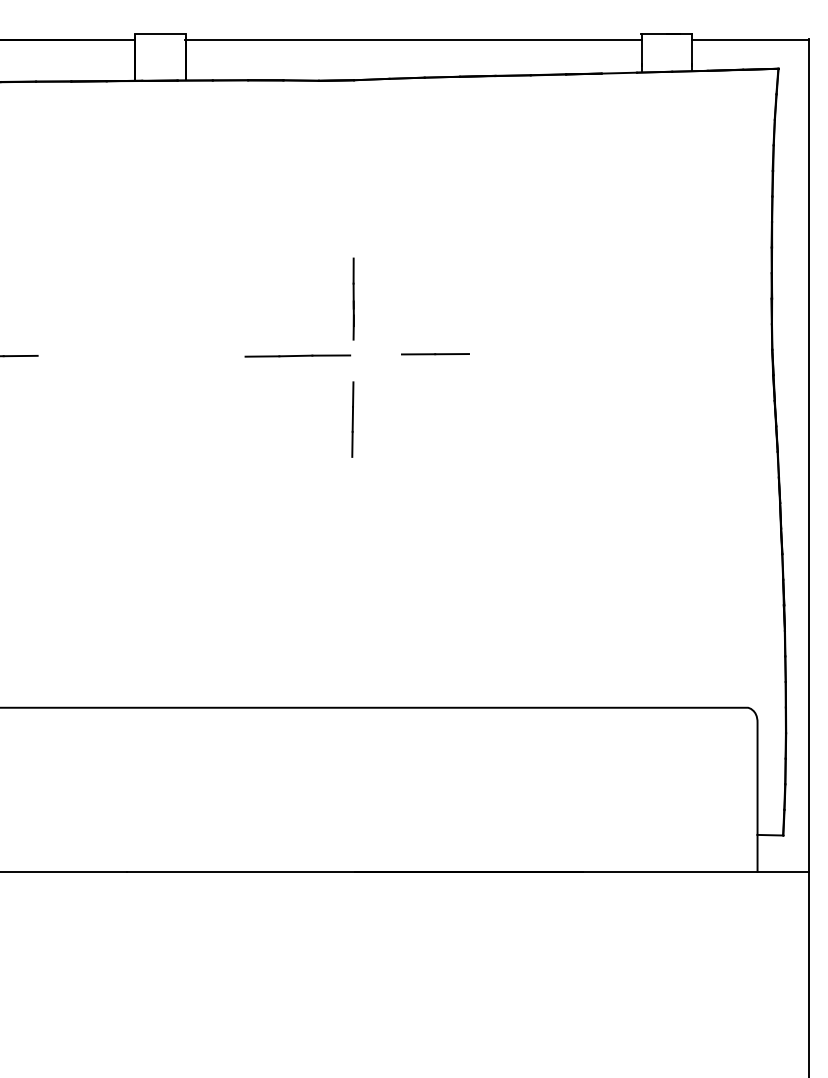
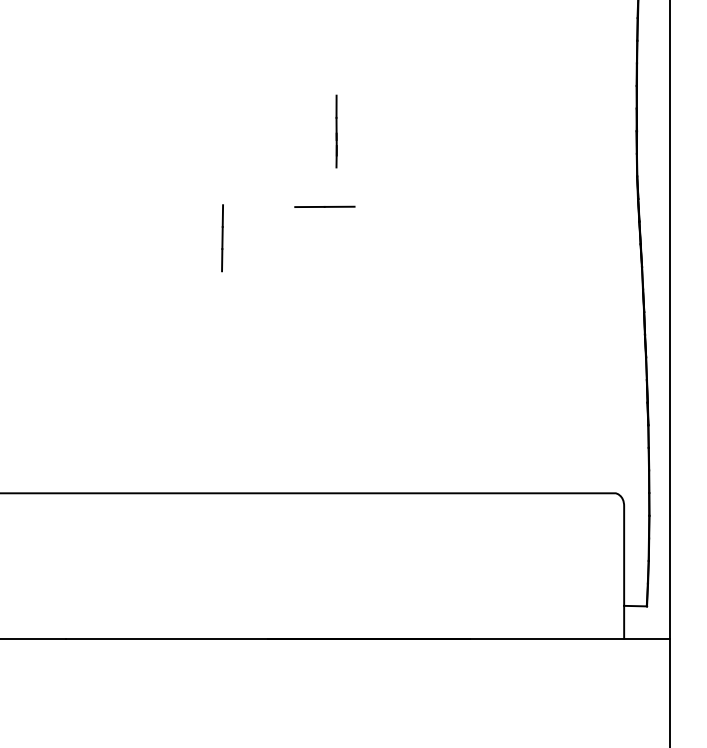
line: (353, 298) -> (336, 131), moved
line: (435, 354) -> (324, 207), moved
line: (297, 355) -> (216, 181), removed
line: (352, 419) -> (222, 238), moved

